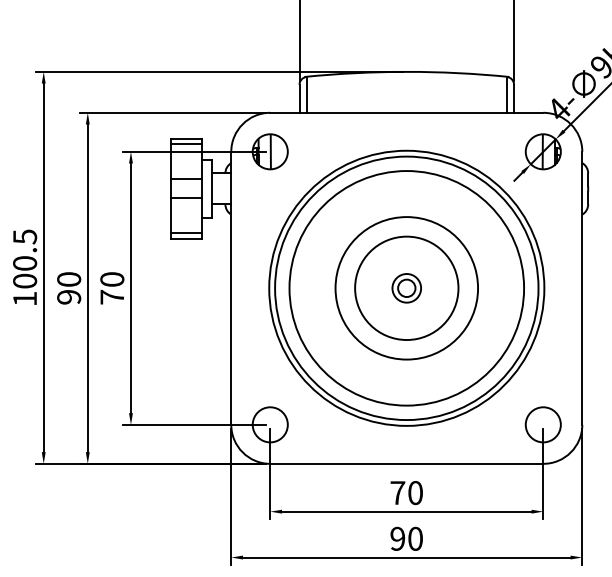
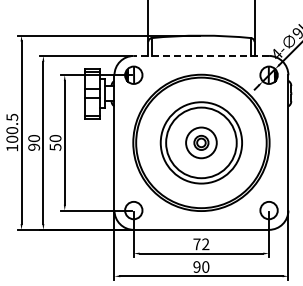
line: (406, 111) -> (201, 55), solid -> dashed
circle: (406, 287) -> (201, 142), size x0.6
circle: (406, 287) -> (201, 142), size x0.7
text: (112, 295) -> (55, 146), 70 -> 50
text: (414, 493) -> (205, 244), 70 -> 72

